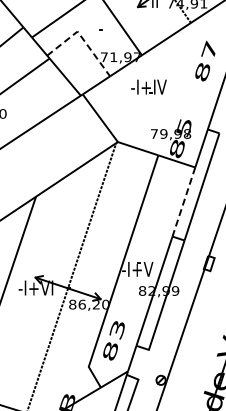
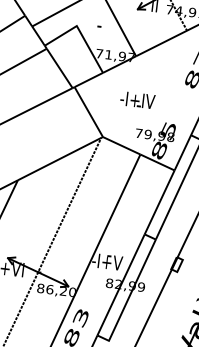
line: (82, 37) -> (80, 32), dashed -> solid
part: (148, 86) -> (137, 99), moved
line: (183, 202) -> (159, 202), dashed -> solid

